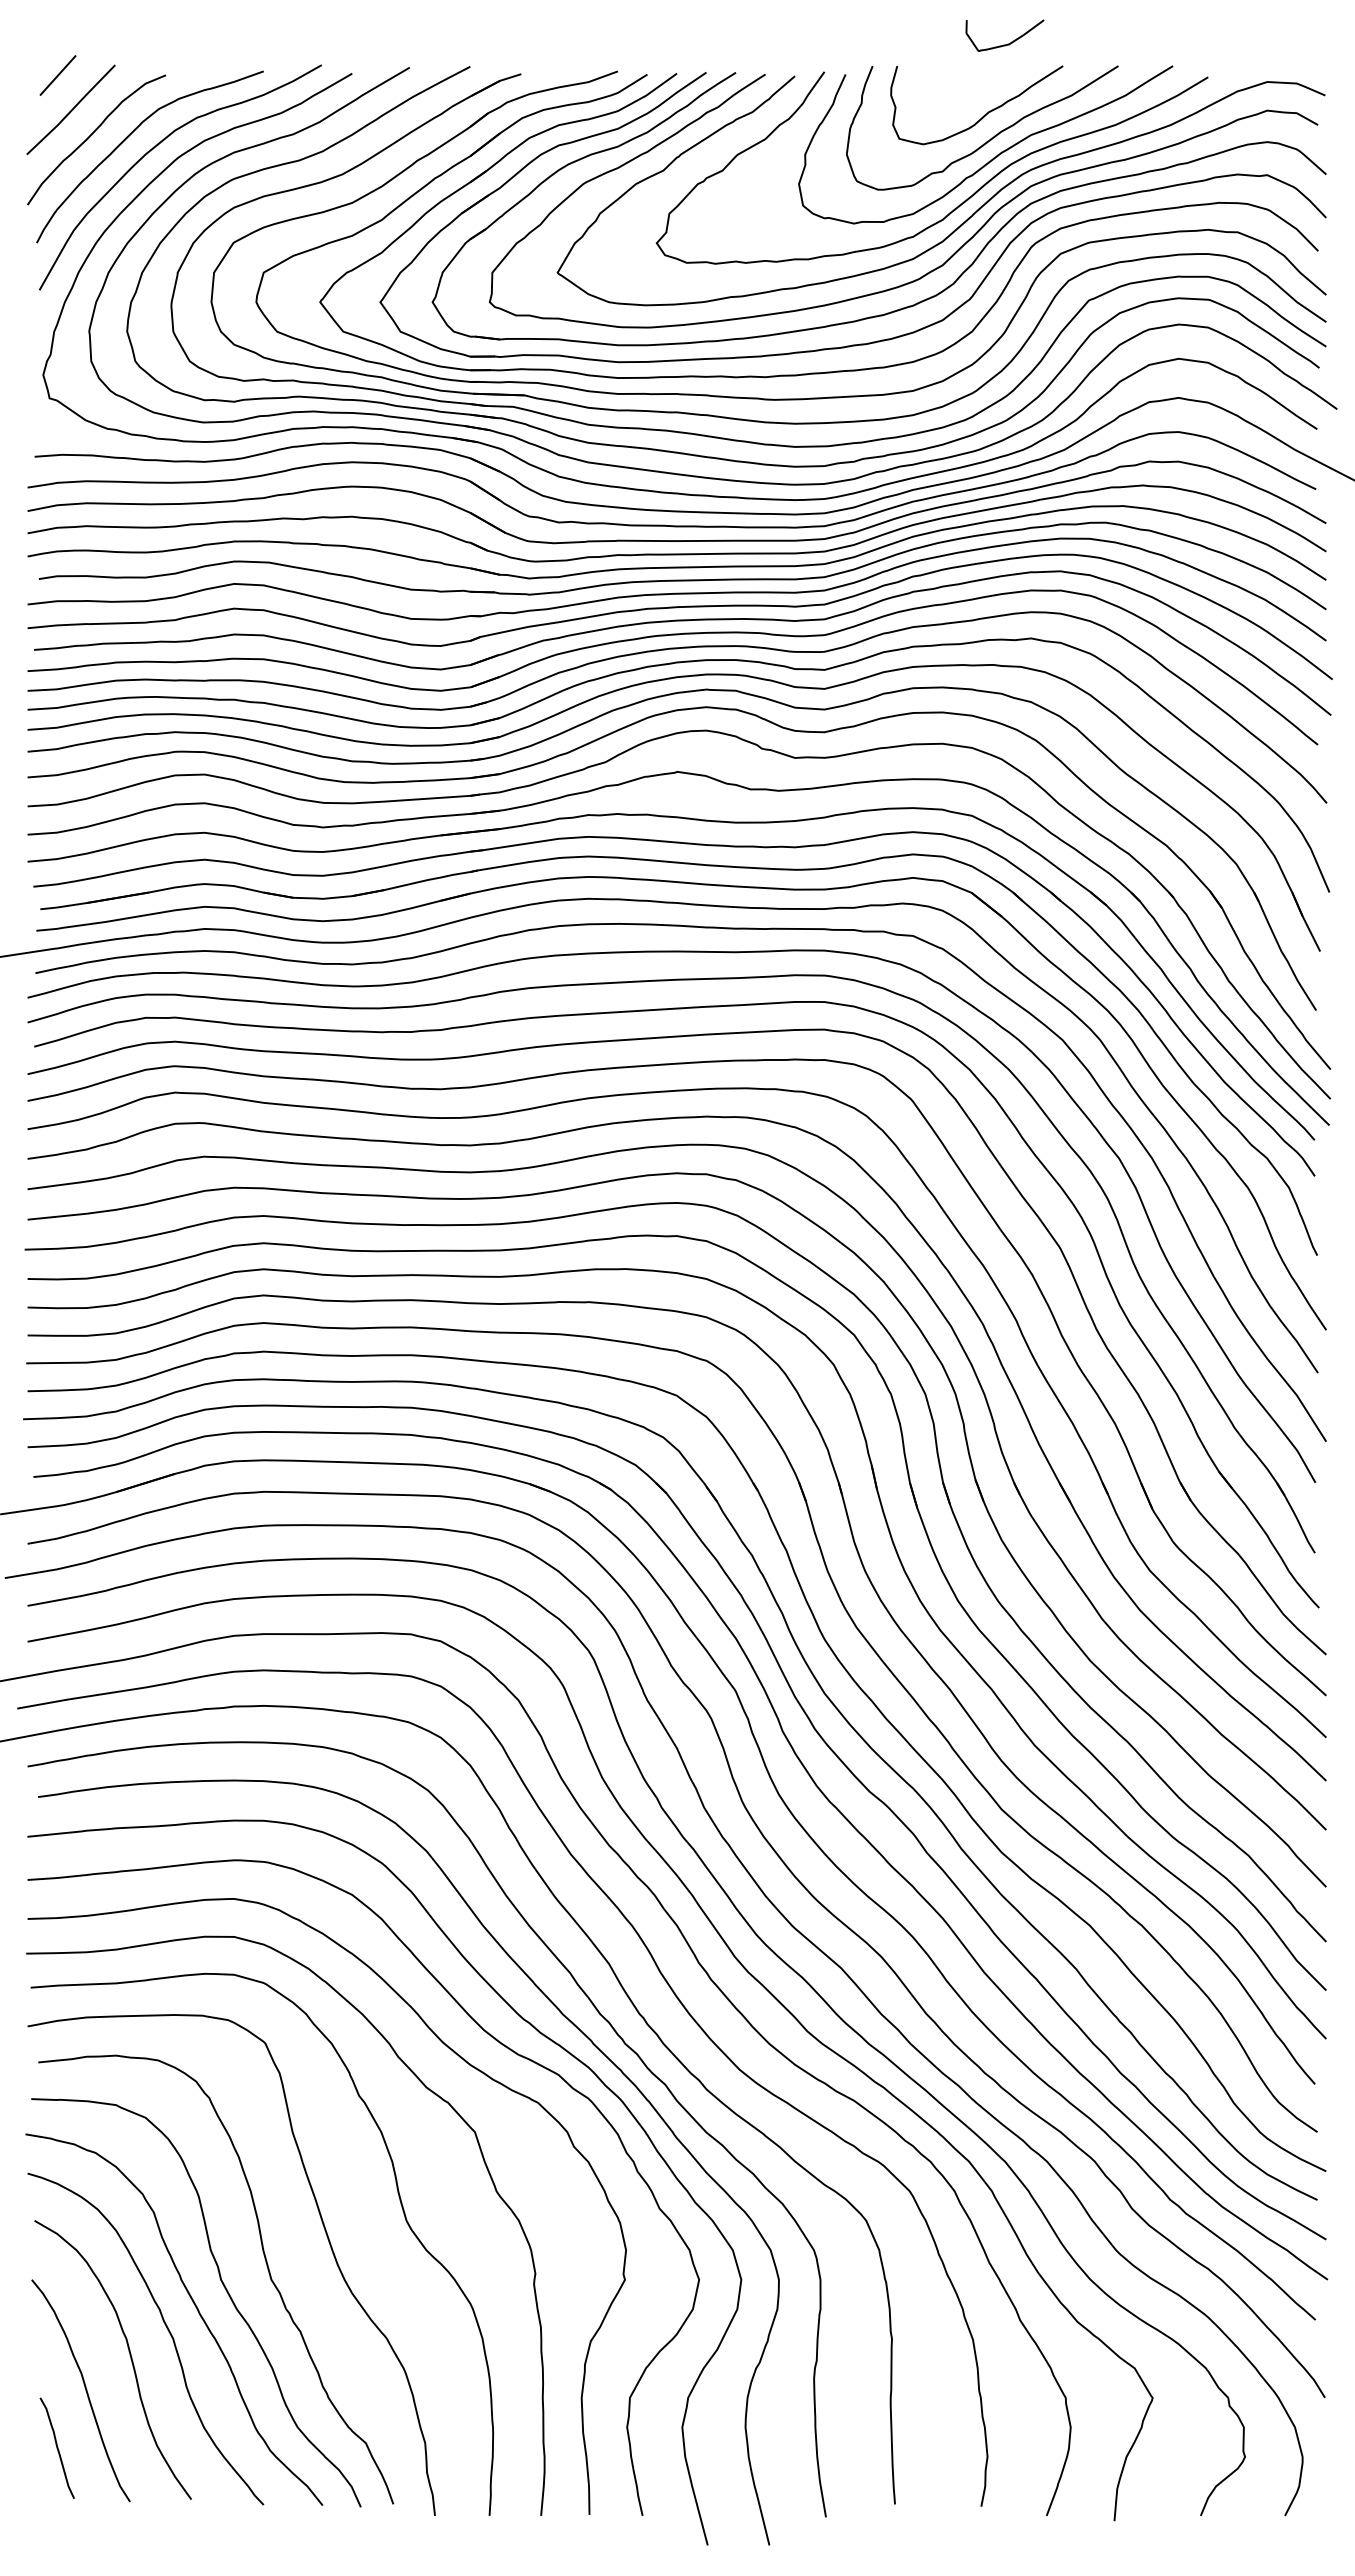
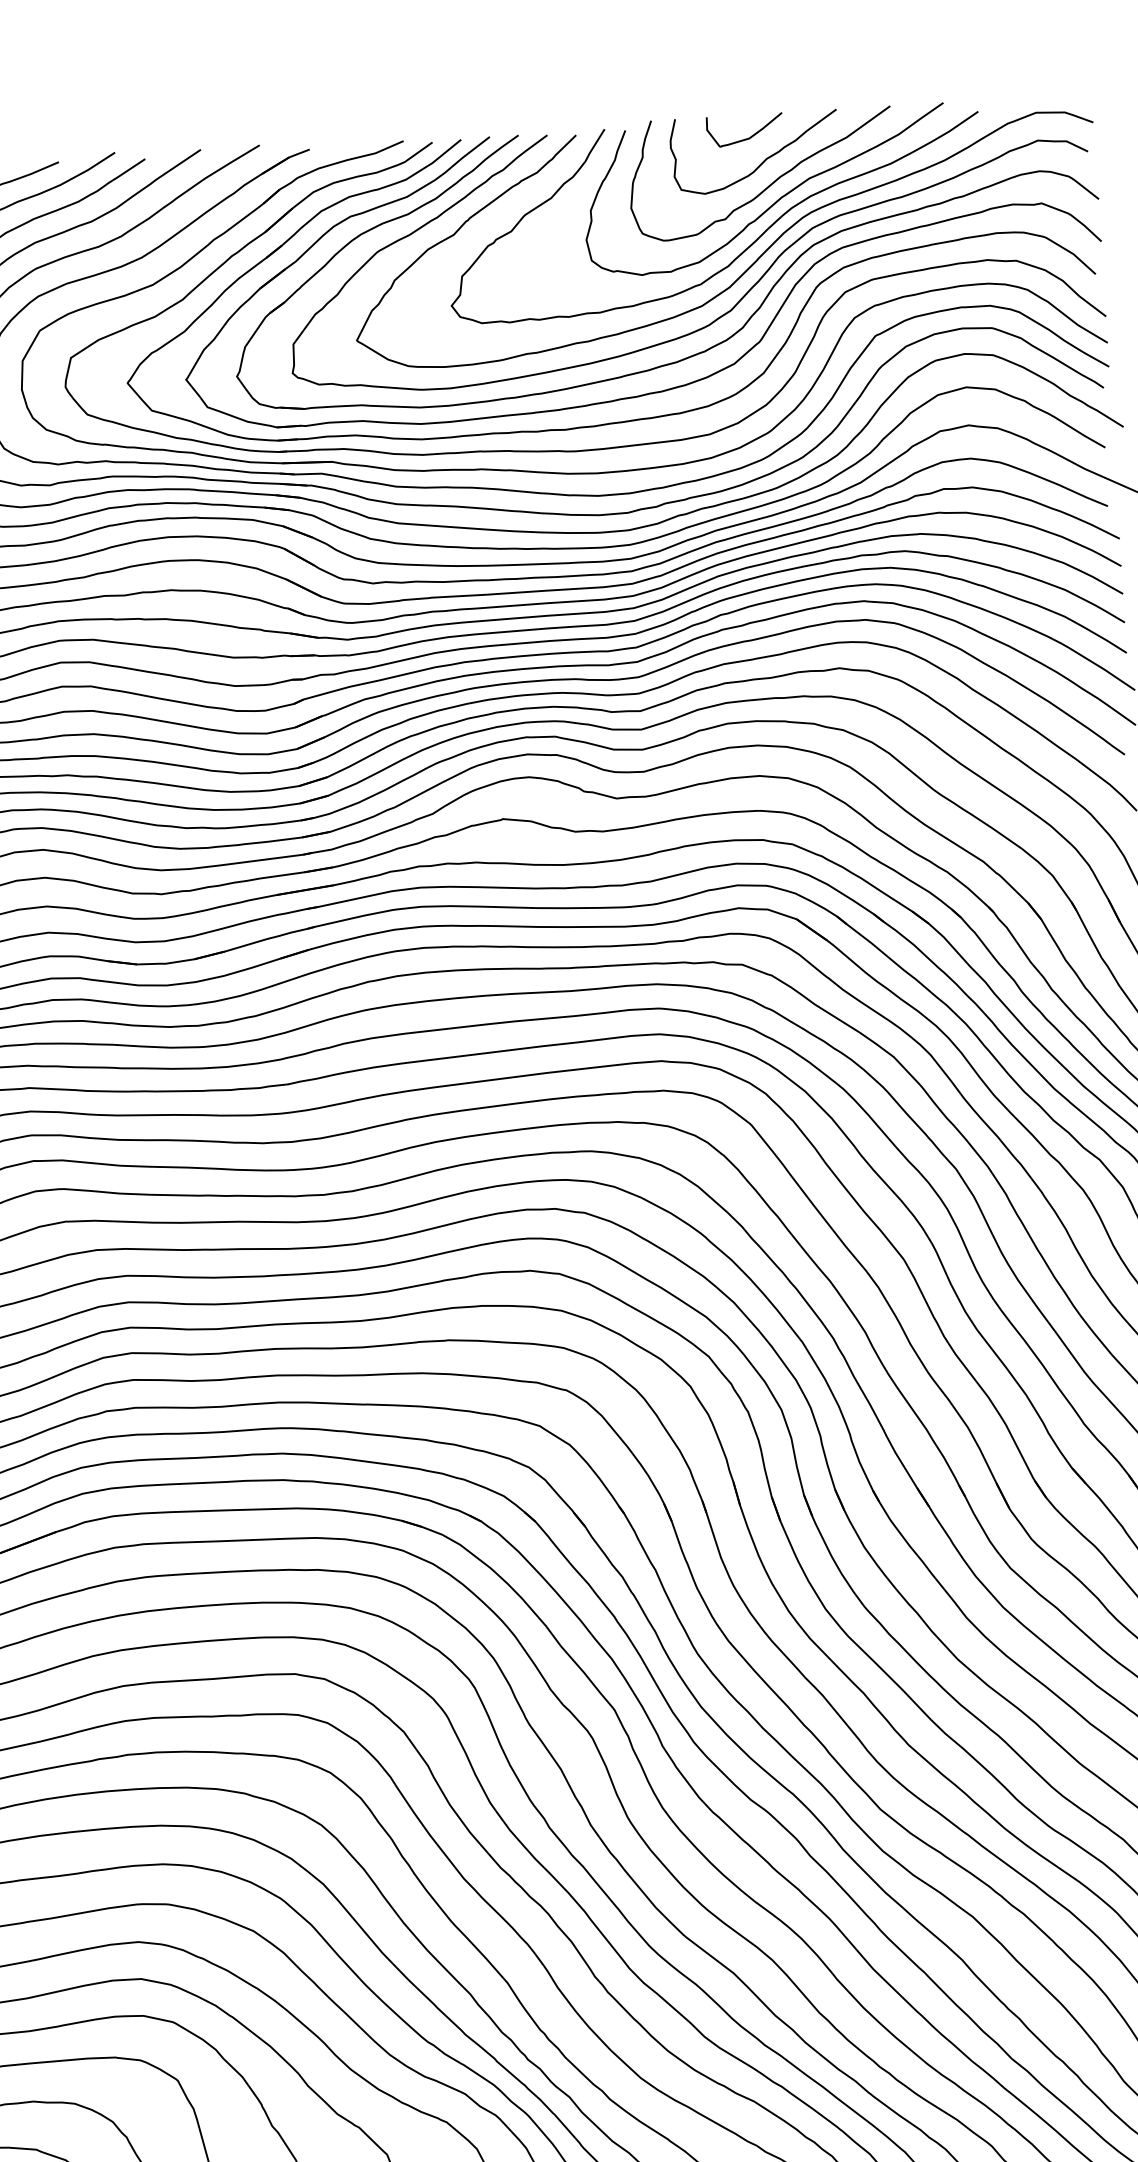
curve: (1007, 43) -> (747, 137), moved

